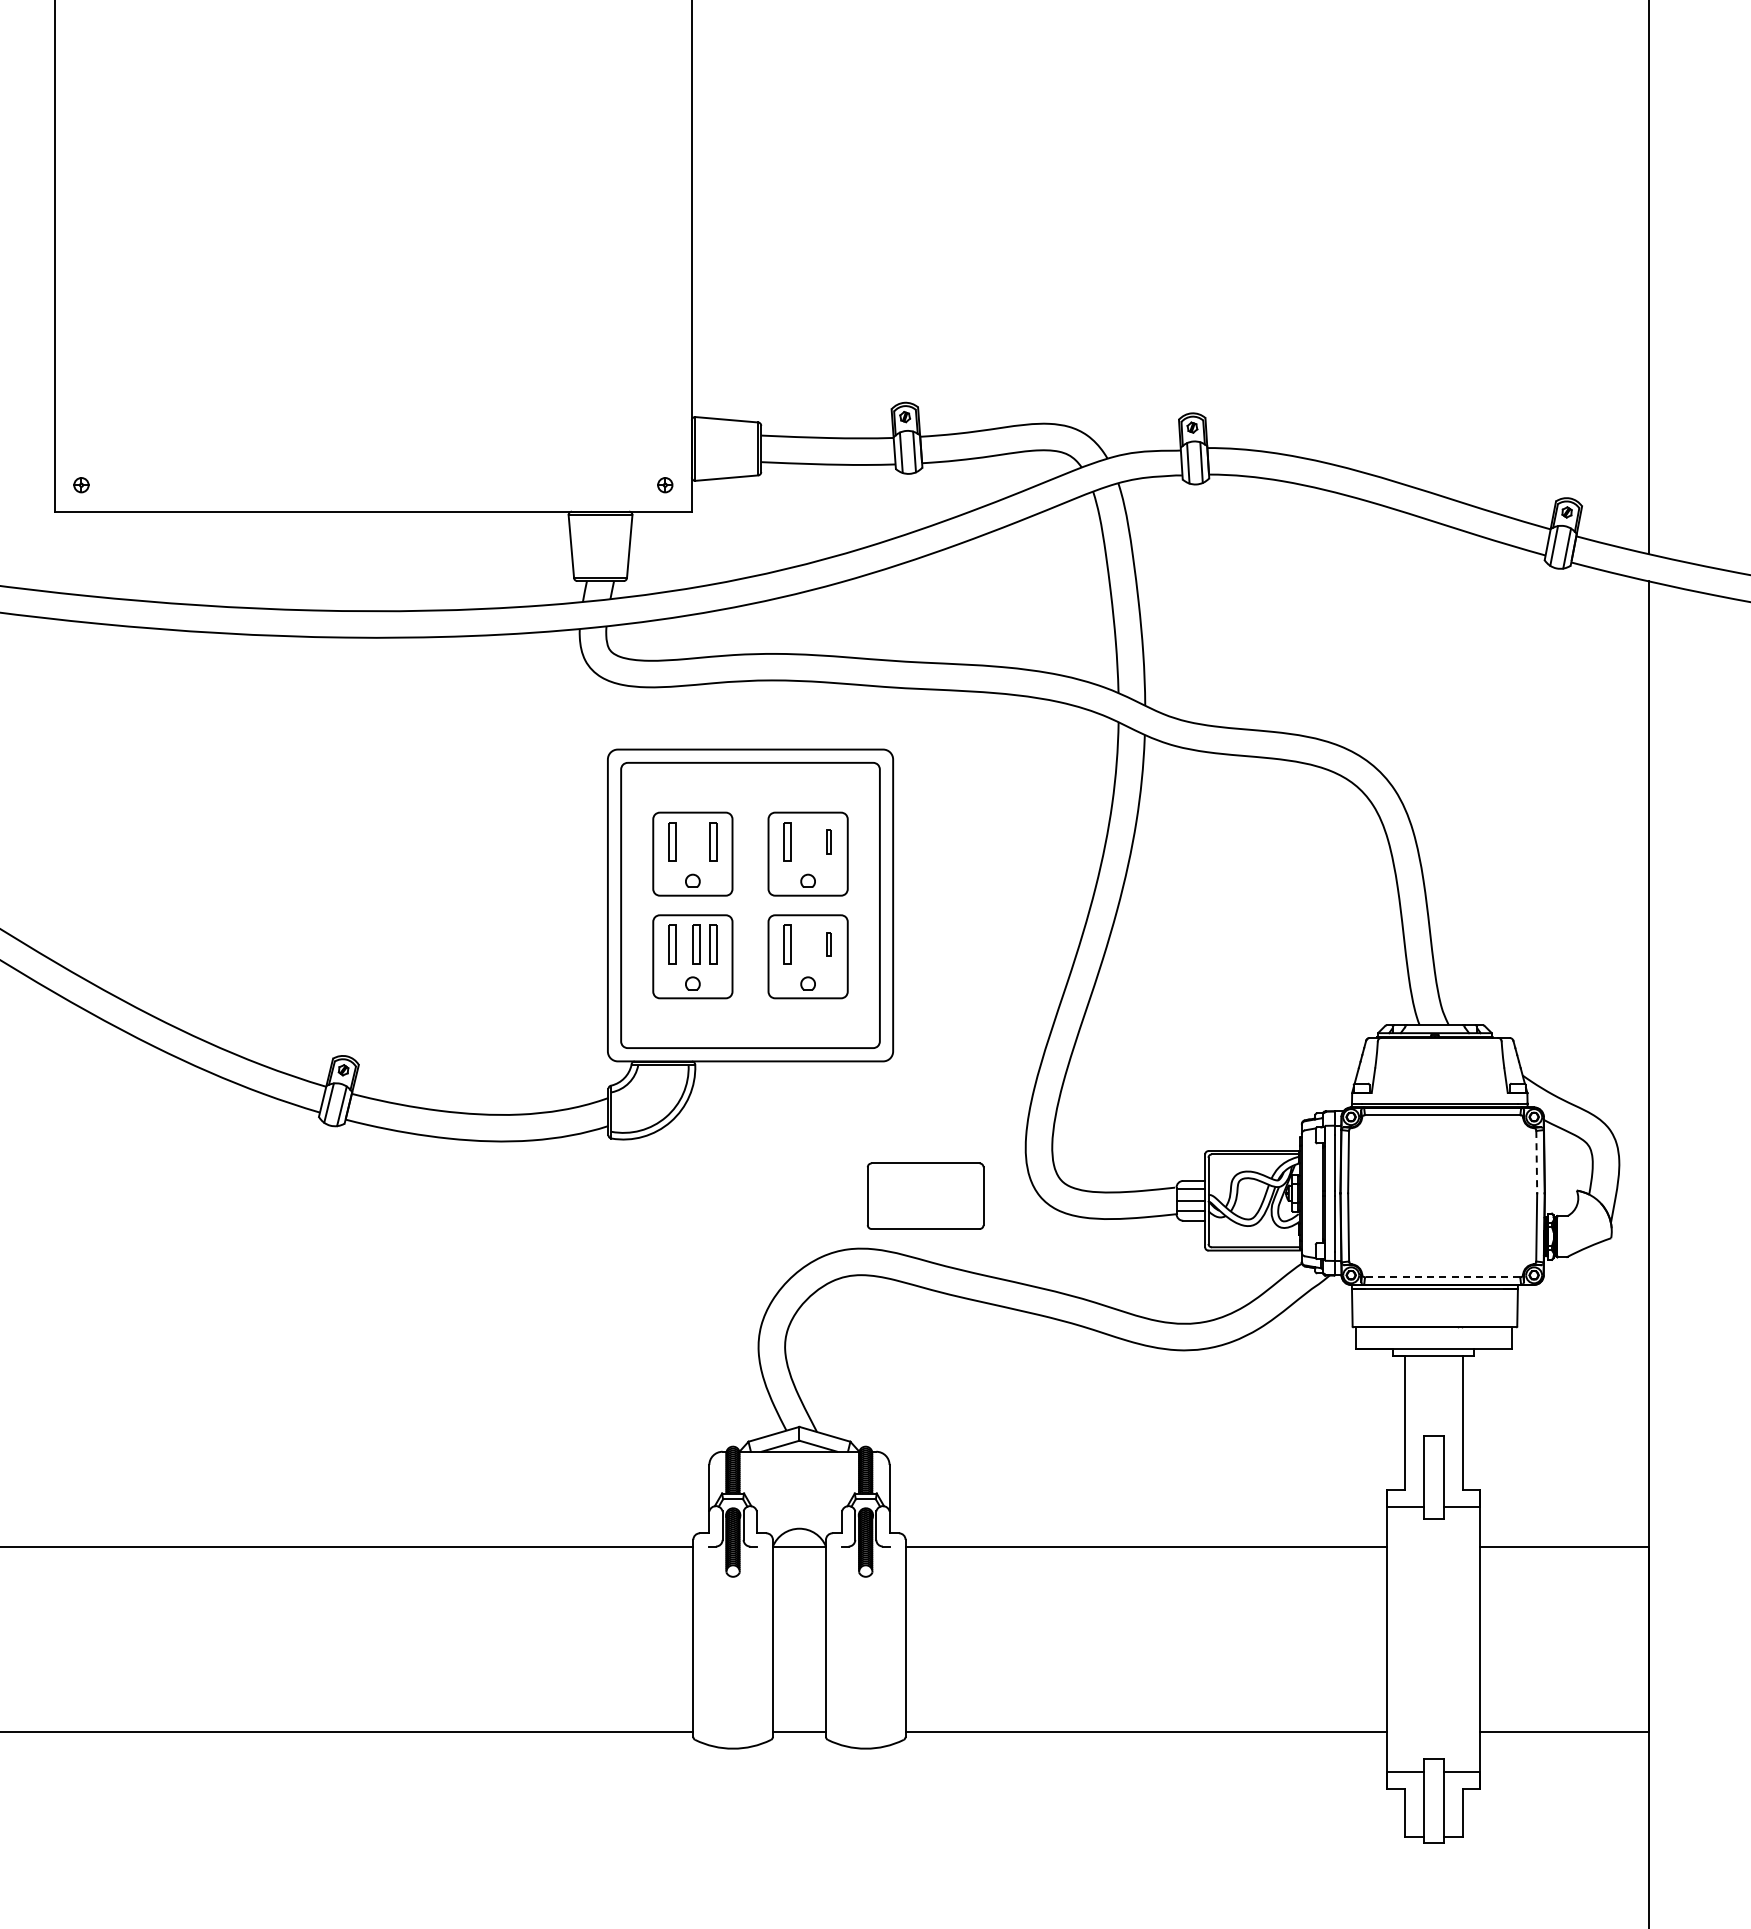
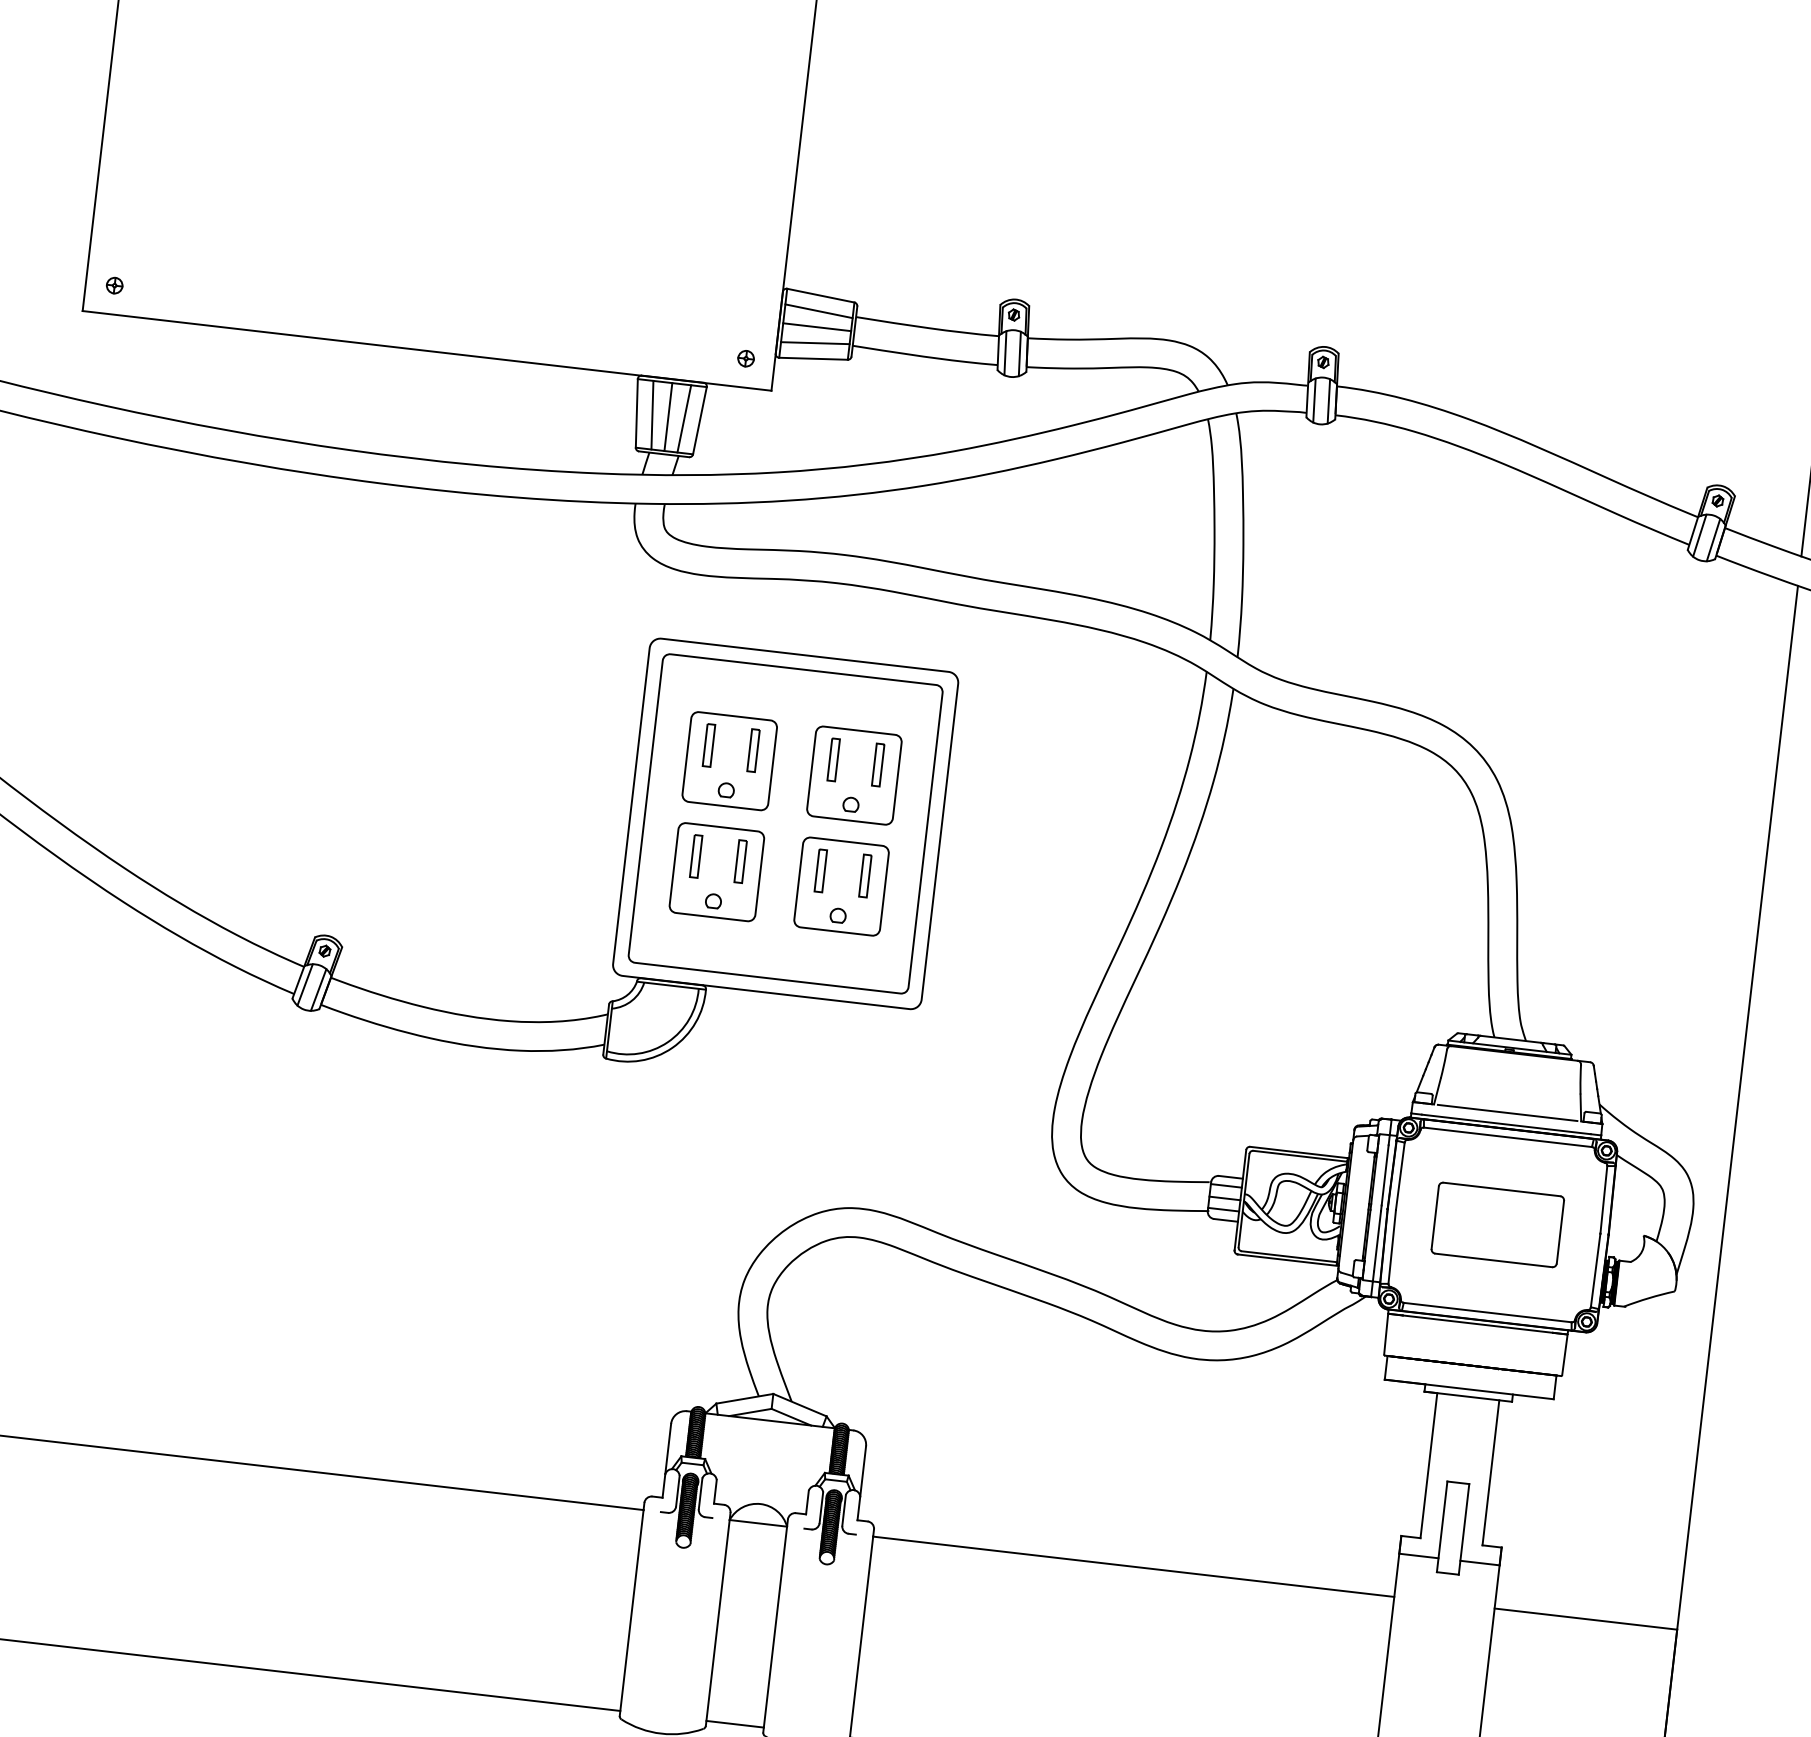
line: (726, 433) -> (818, 310), added
line: (726, 448) -> (816, 326), added
line: (726, 463) -> (815, 342), added
line: (585, 546) -> (652, 415), added
line: (600, 546) -> (668, 416), added
line: (615, 546) -> (684, 418), added
part: (828, 841) -> (878, 764), size x1.67
part: (696, 944) -> (722, 859), removed
part: (828, 944) -> (865, 875), size x1.67
line: (1439, 1093) -> (1507, 1113), added
line: (1536, 1162) -> (1603, 1200), dashed -> solid
part: (925, 1195) -> (1497, 1224), moved
line: (1442, 1277) -> (1487, 1312), dashed -> solid

